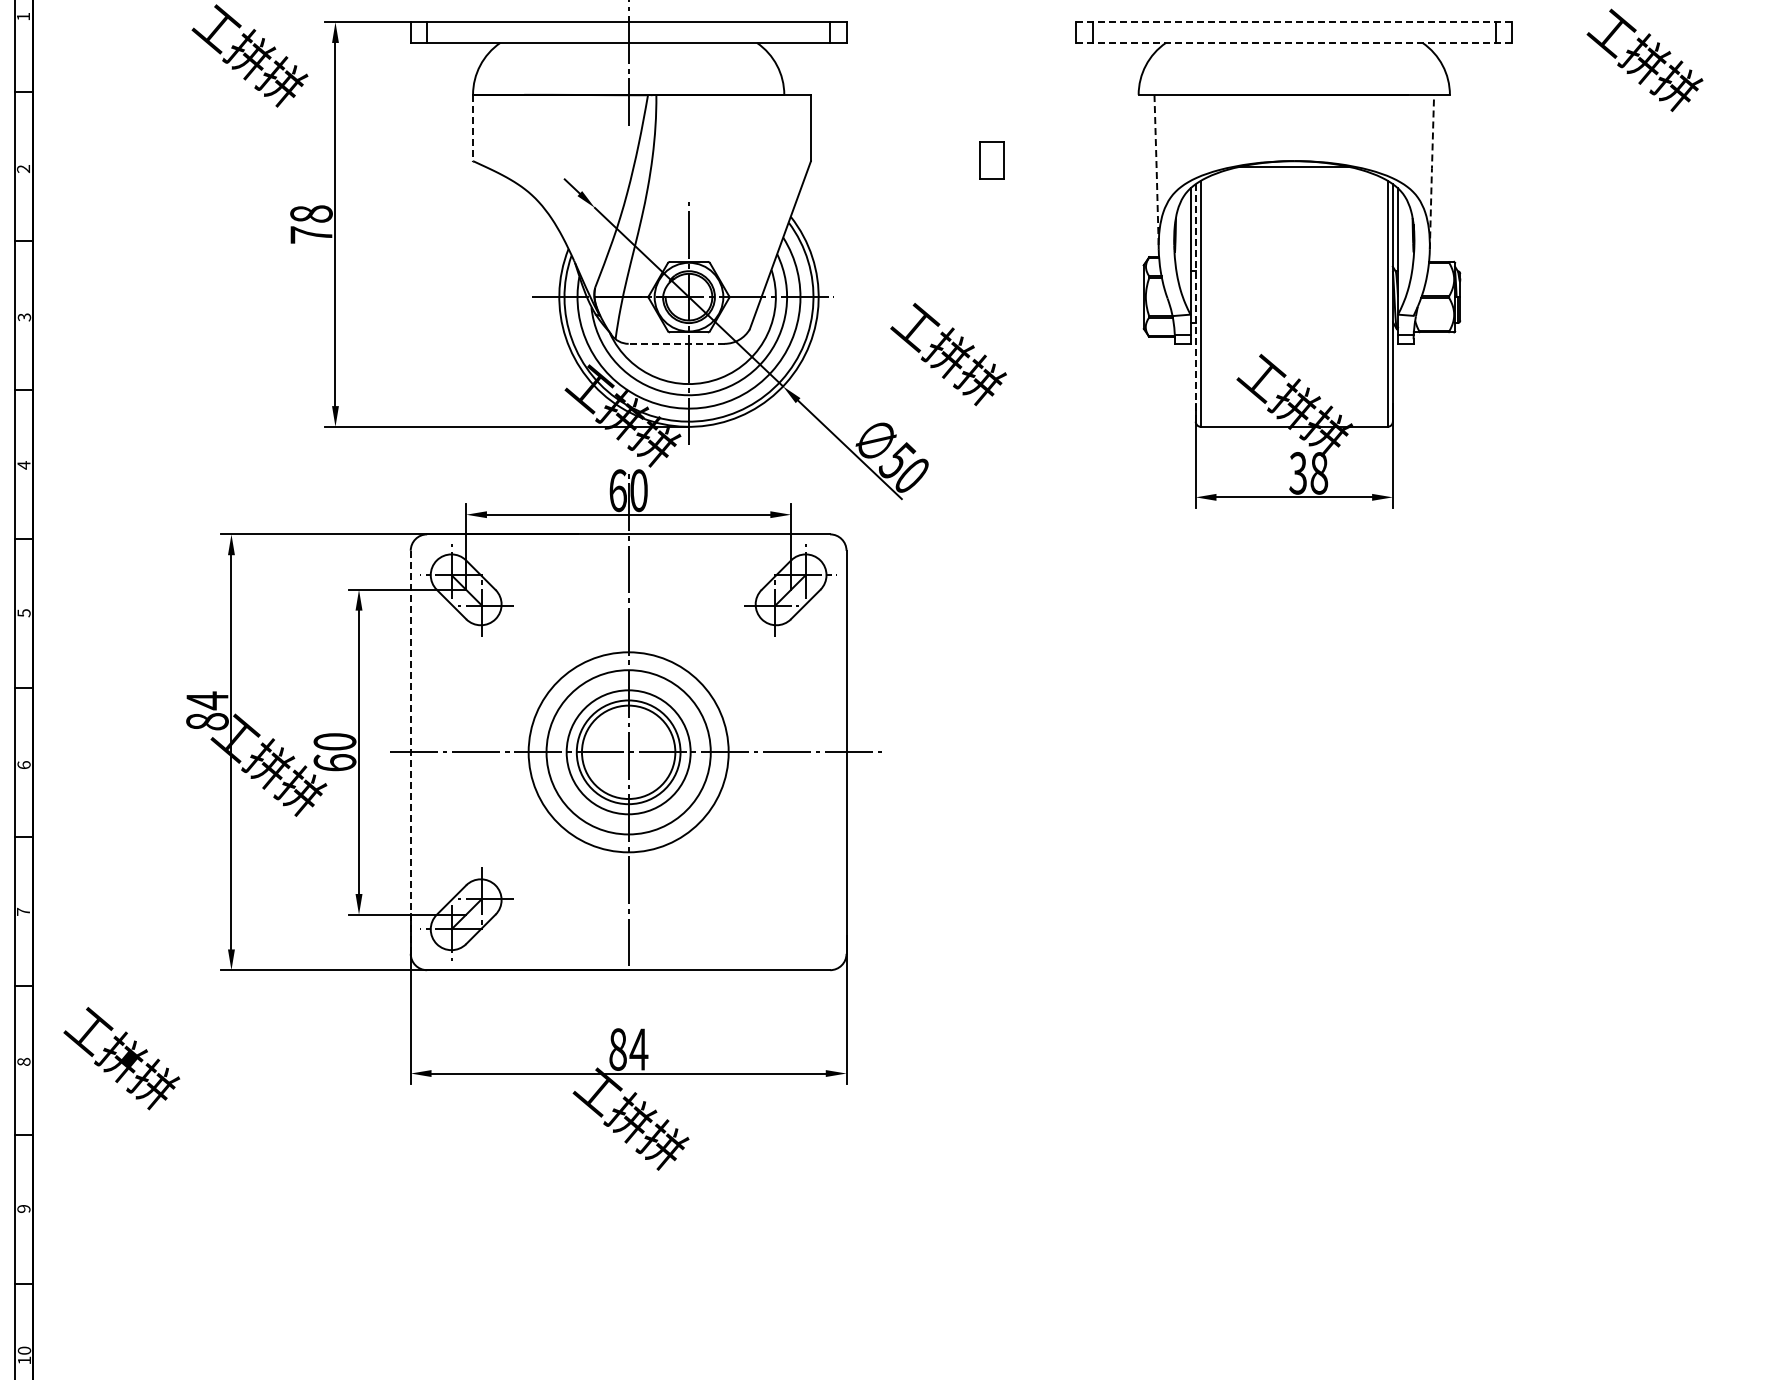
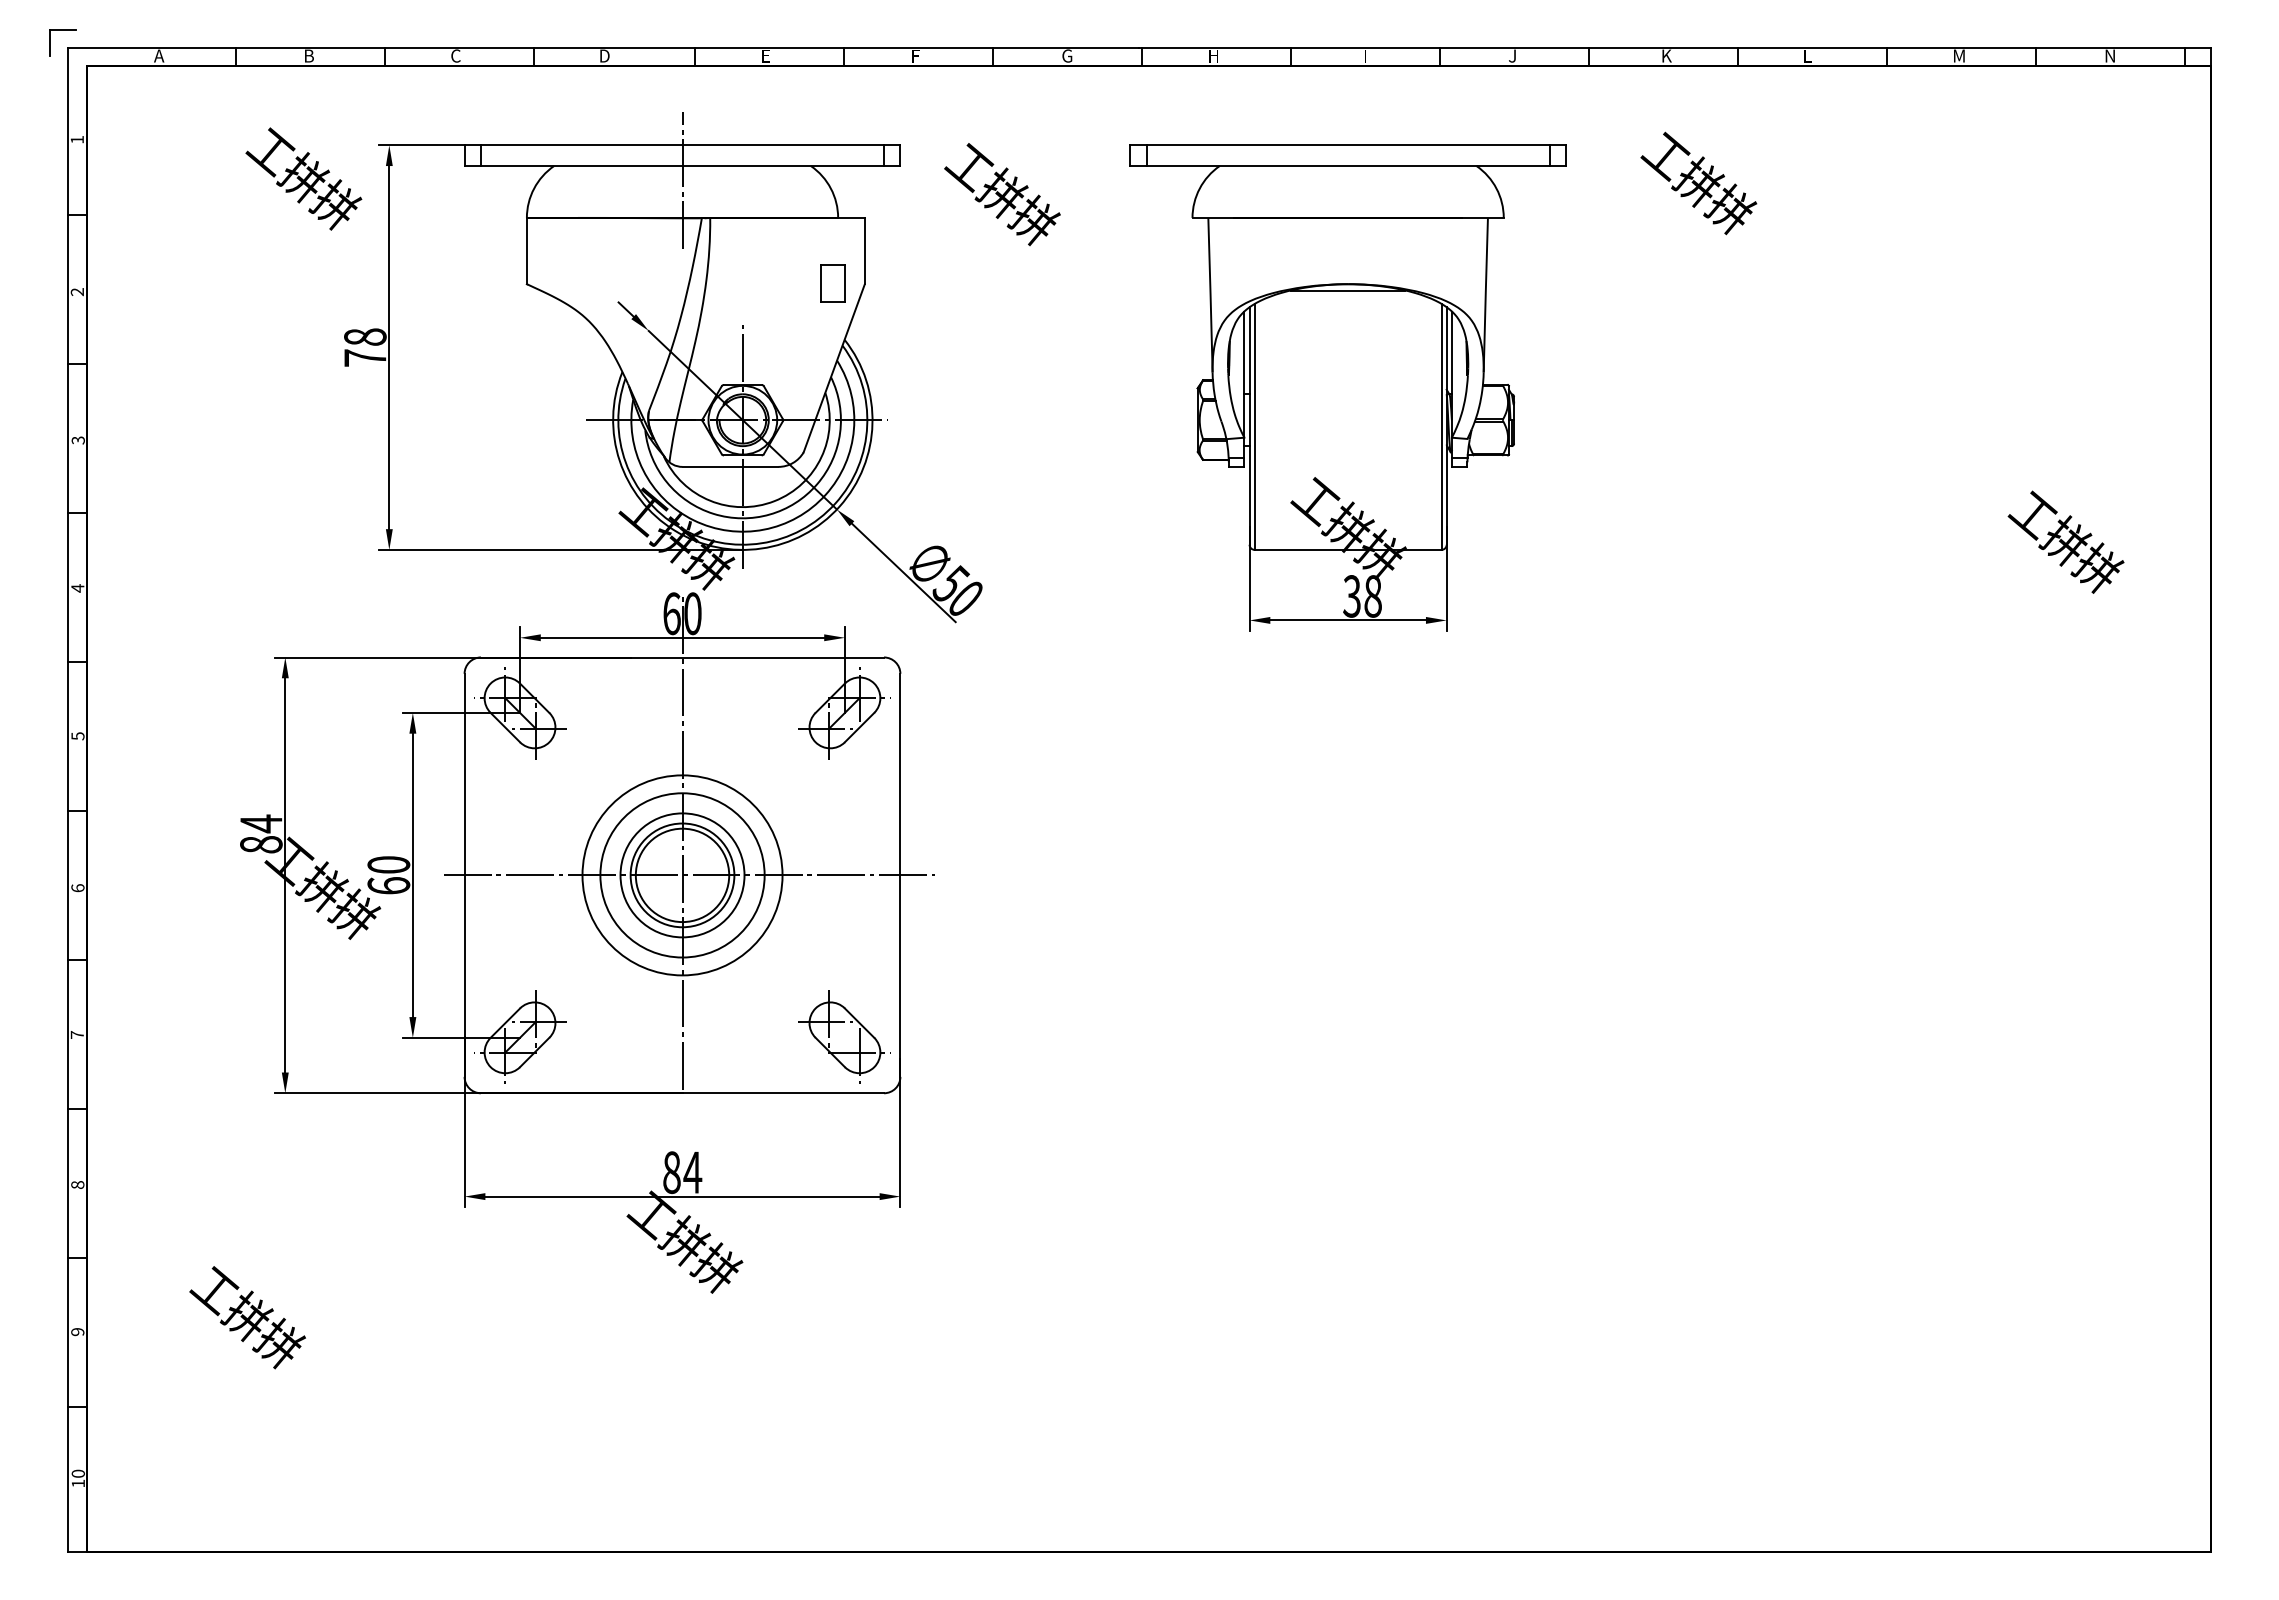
line: (1294, 22) -> (1348, 145), dashed -> solid
line: (1294, 43) -> (1348, 166), dashed -> solid
line: (472, 128) -> (526, 251), dashed -> solid
part: (991, 160) -> (832, 283), moved
line: (1431, 171) -> (1485, 294), dashed -> solid
line: (1156, 172) -> (1210, 295), dashed -> solid
line: (1195, 303) -> (1249, 426), dashed -> solid
line: (676, 343) -> (730, 466), dashed -> solid
text: (948, 354) -> (1002, 194), moved
line: (410, 752) -> (464, 875), dashed -> solid
part: (790, 913) -> (844, 1036), added
text: (121, 1058) -> (247, 1317), moved

